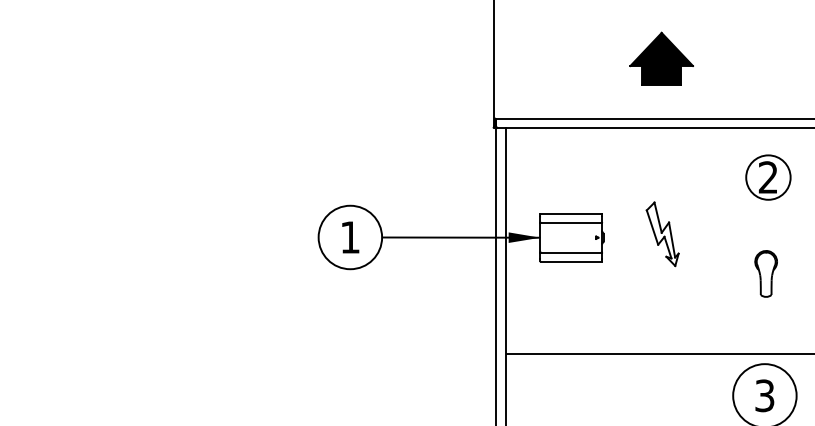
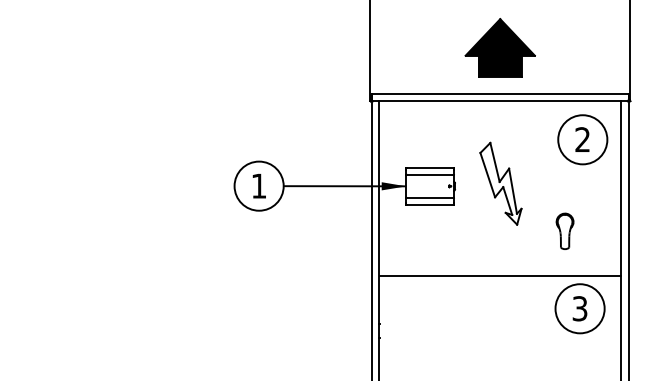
part: (660, 58) -> (499, 47), size x1.43
circle: (768, 177) -> (582, 139), size x1.43
part: (662, 234) -> (500, 183), size x1.67
part: (765, 272) -> (564, 230), moved

